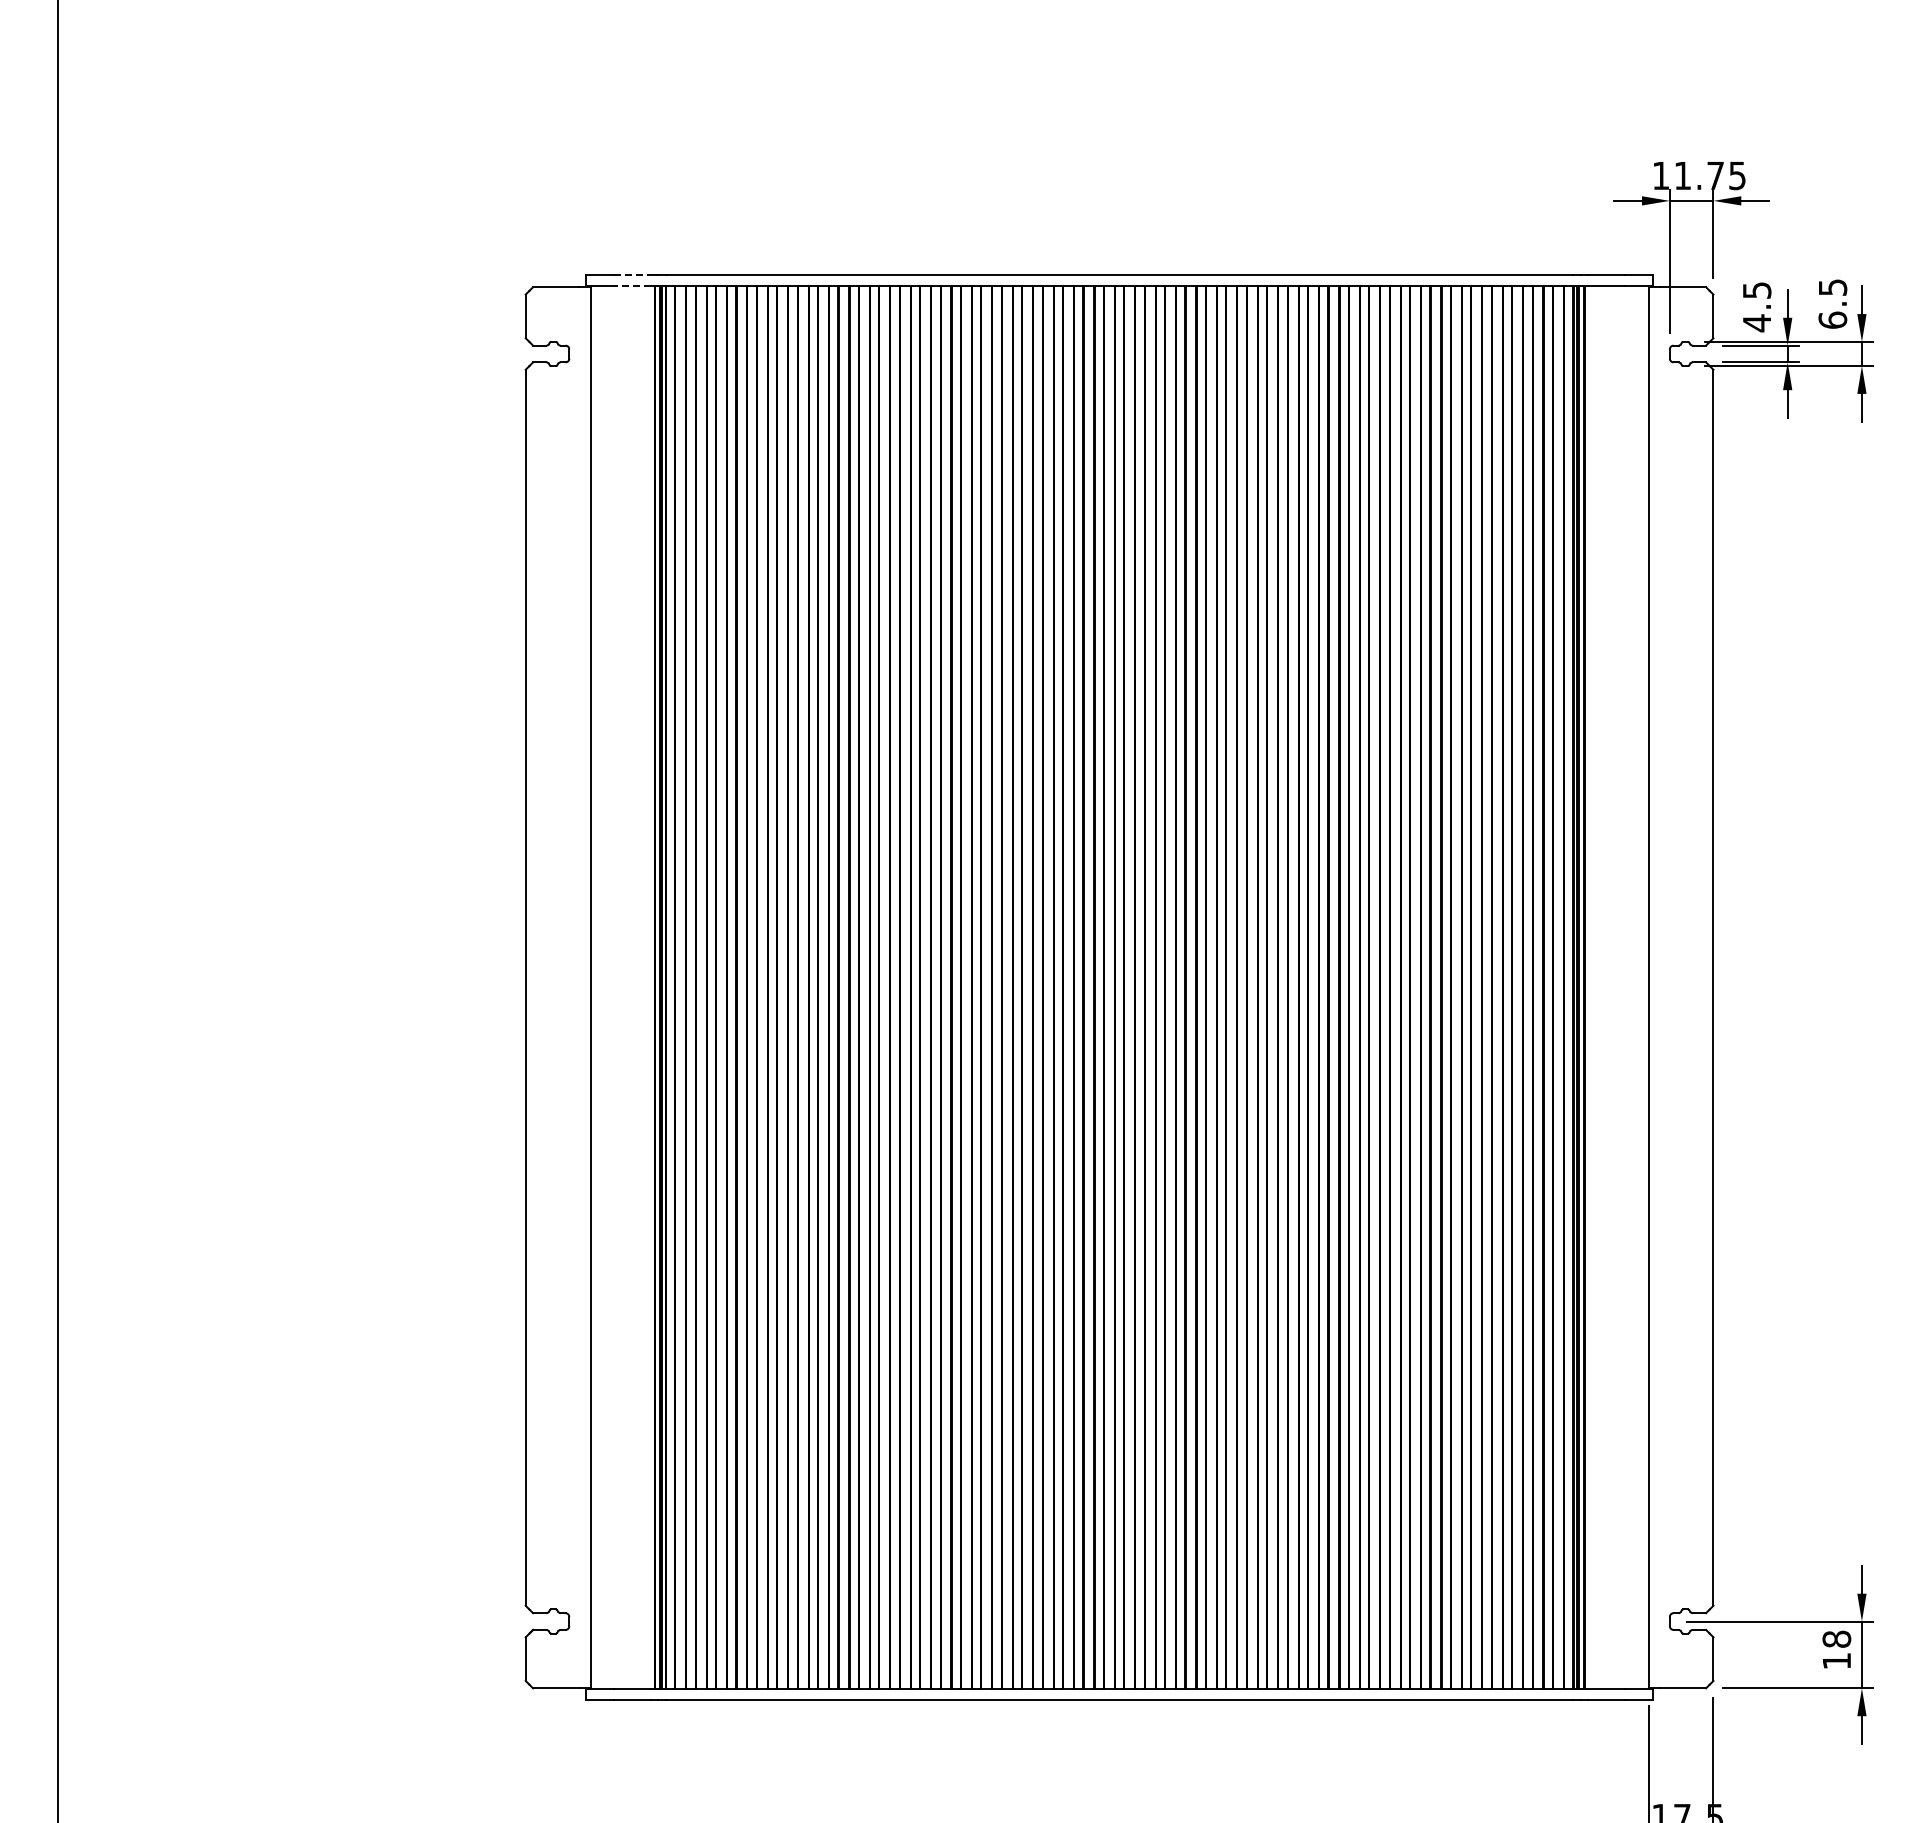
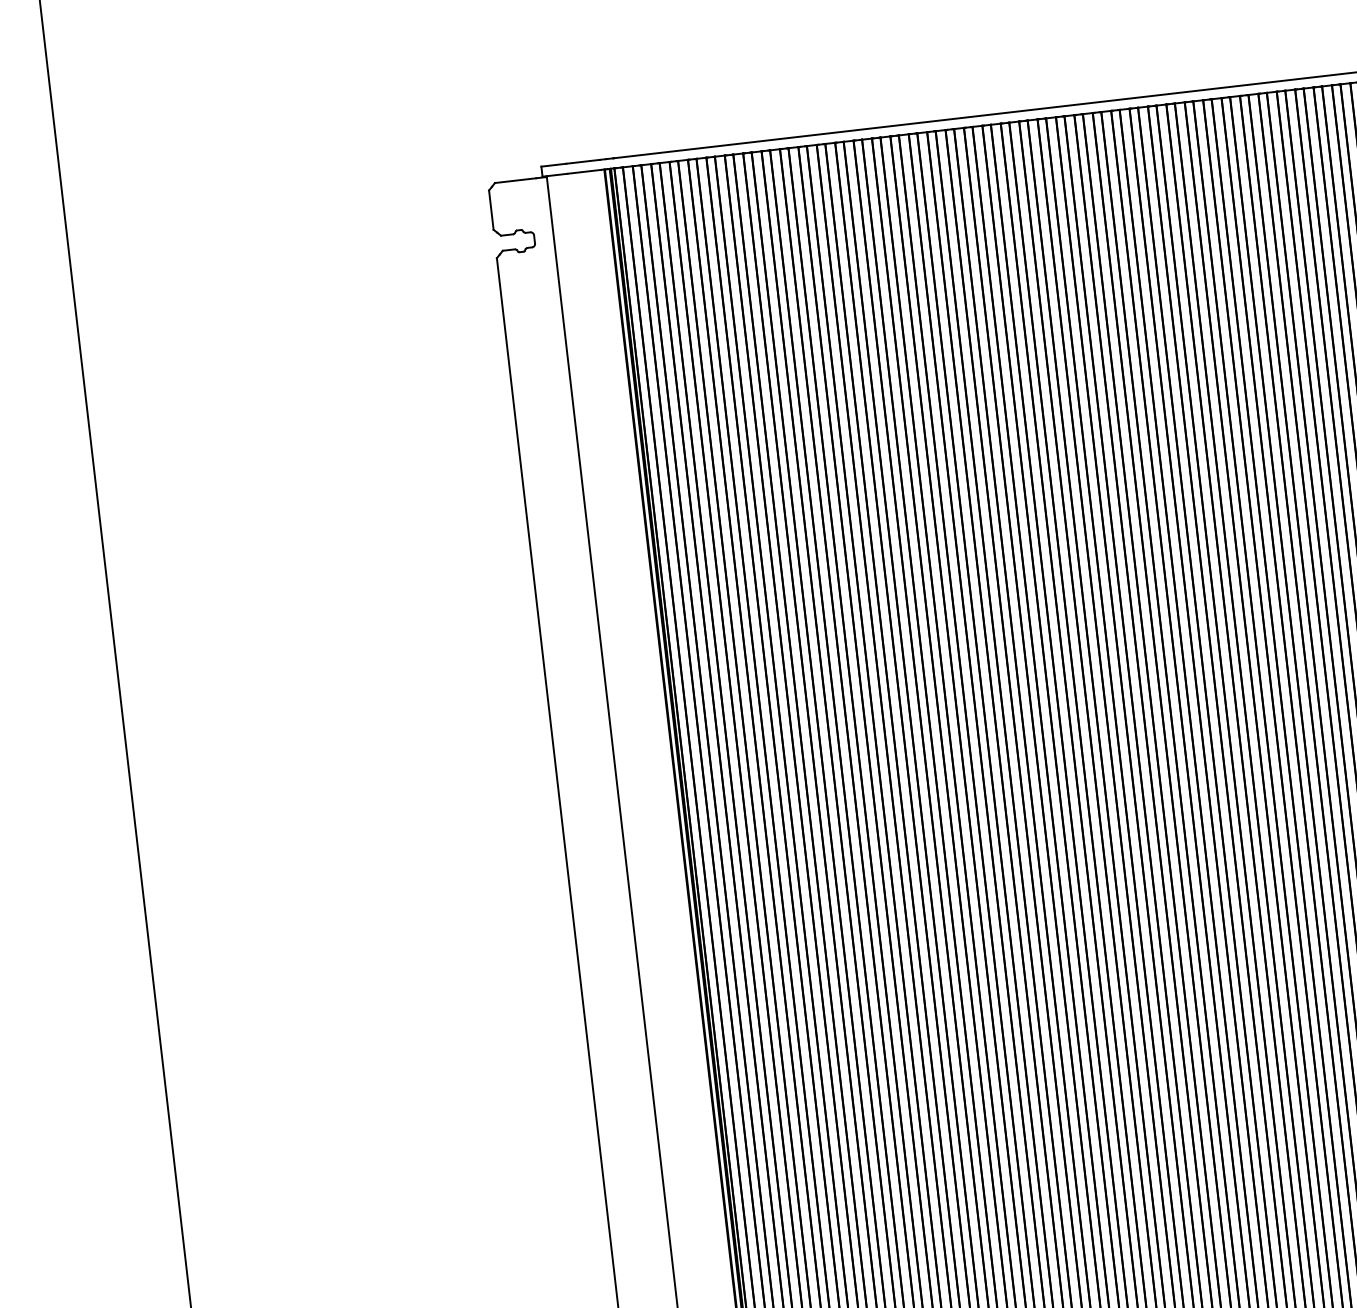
line: (632, 275) -> (583, 162), dashed -> solid
line: (632, 286) -> (584, 172), dashed -> solid

